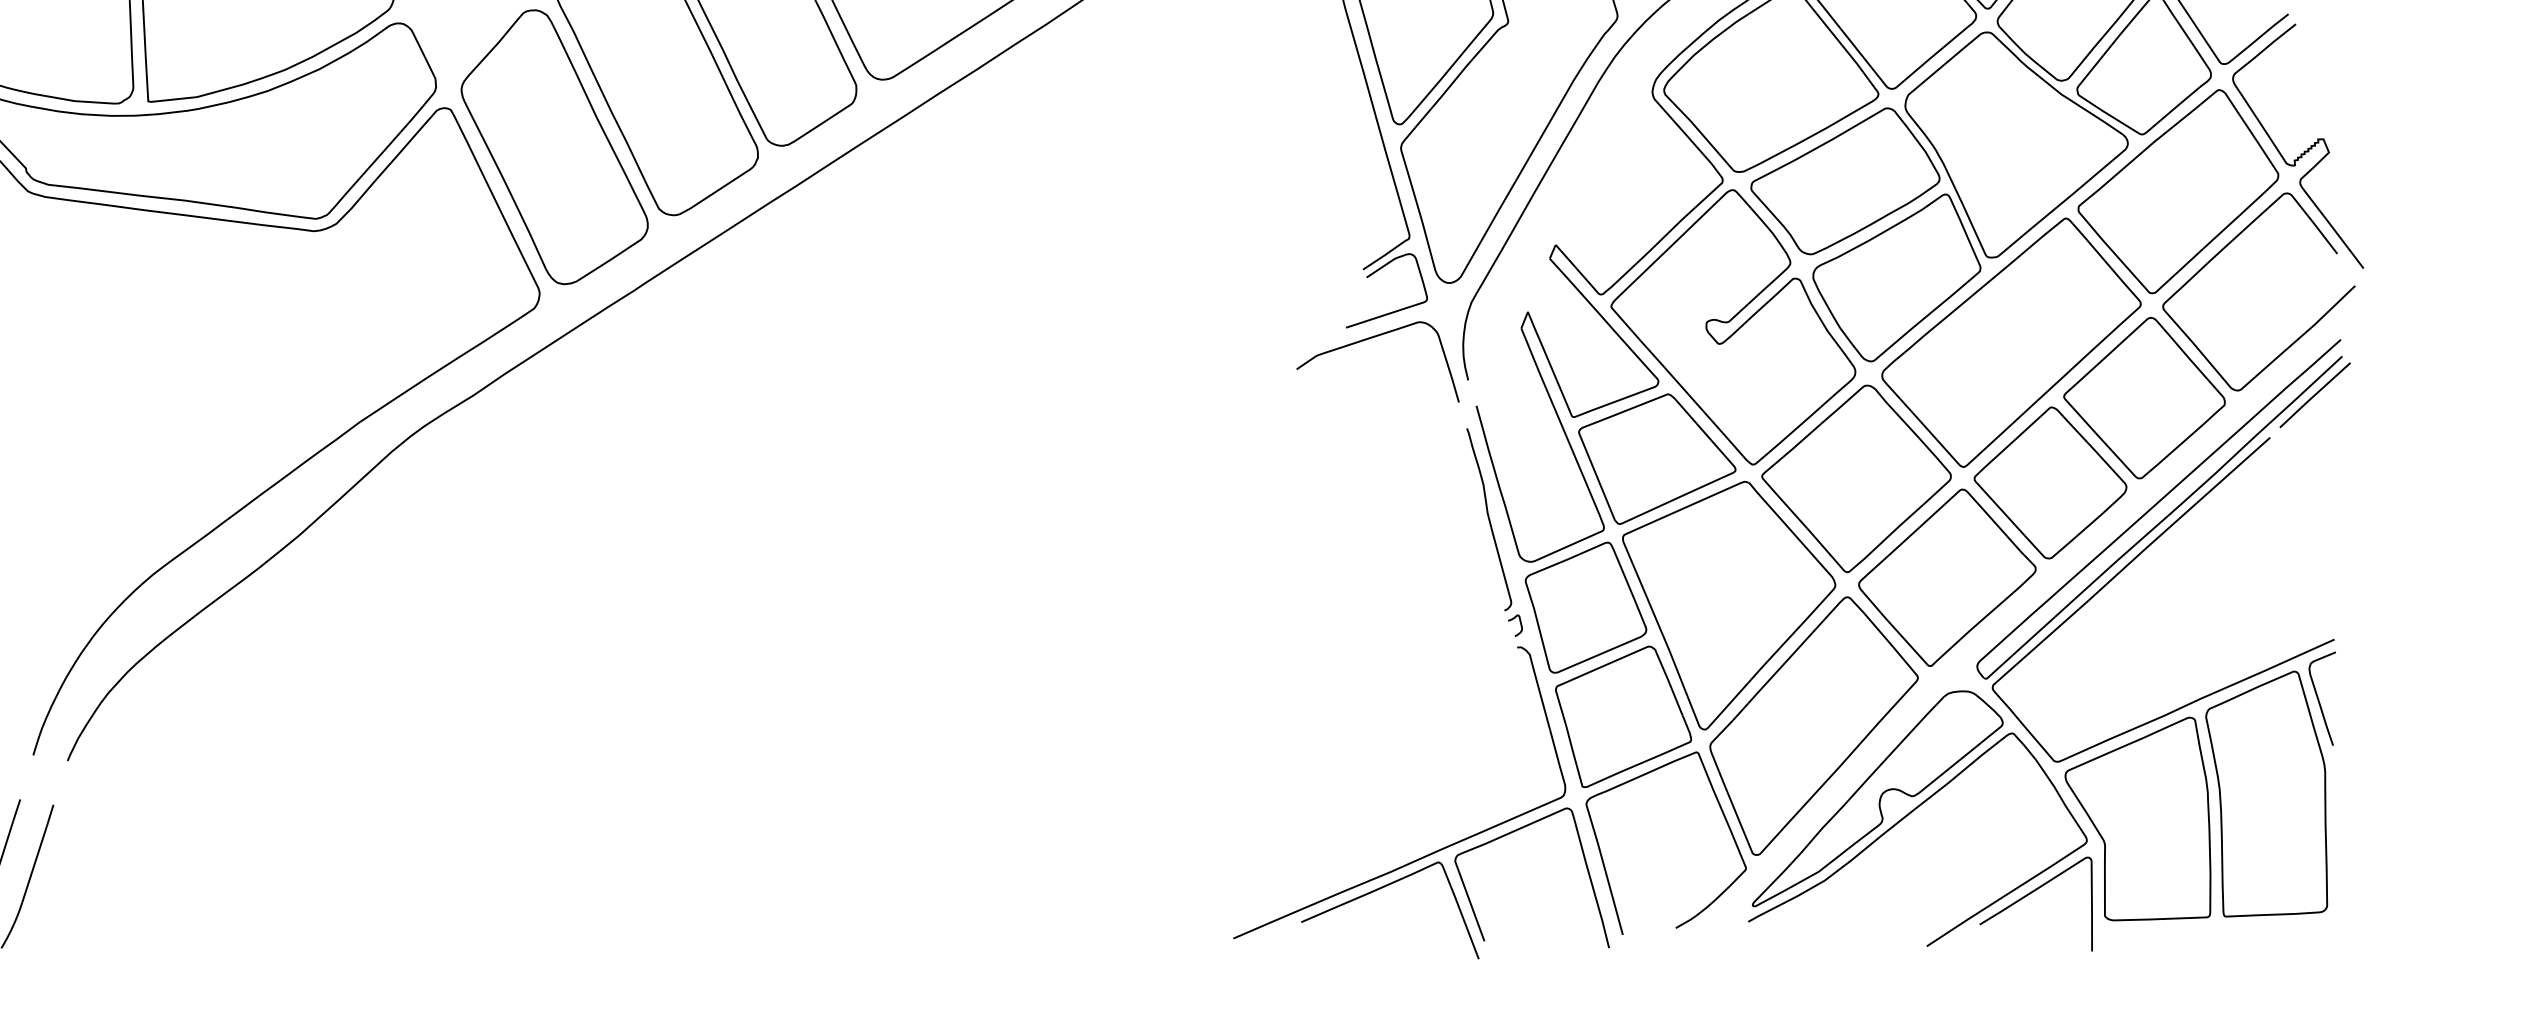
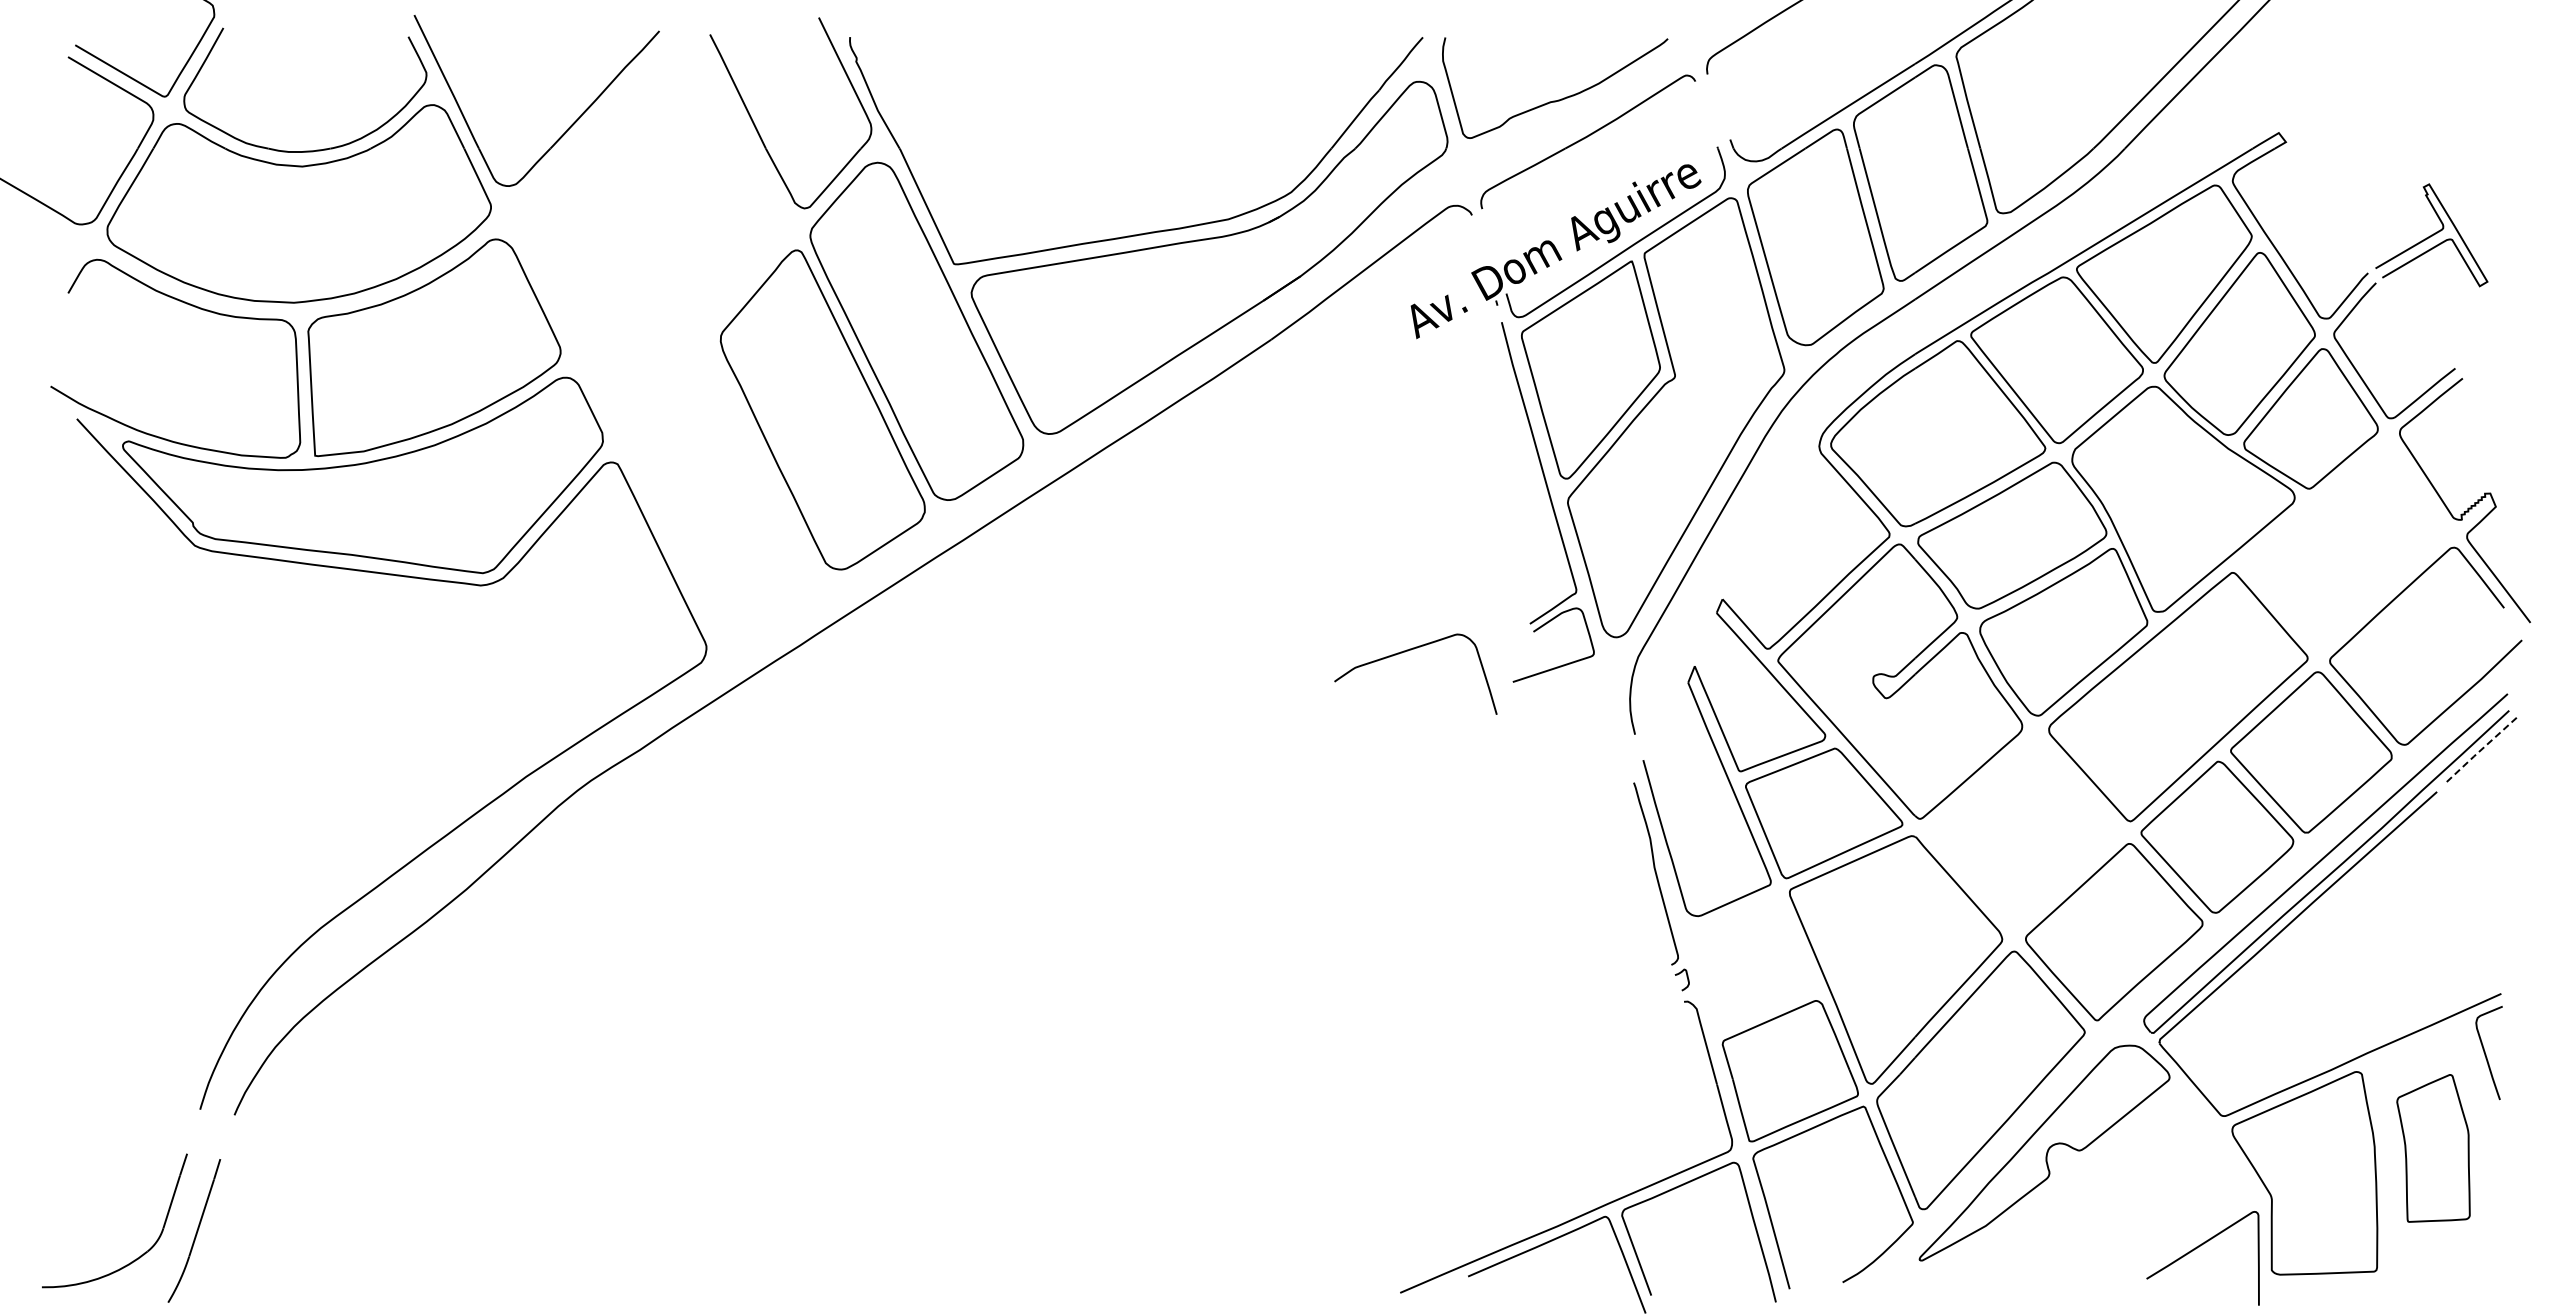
part: (554, 147) -> (721, 501), removed
part: (2178, 191) -> (2345, 545), removed
curve: (1370, 339) -> (1408, 651), moved
line: (2314, 395) -> (2481, 749), solid -> dashed
part: (1856, 479) -> (2023, 833), removed
part: (1585, 607) -> (1752, 961), removed
part: (2266, 794) -> (2433, 1148), size x0.6
curve: (1900, 822) -> (2067, 1176), removed

